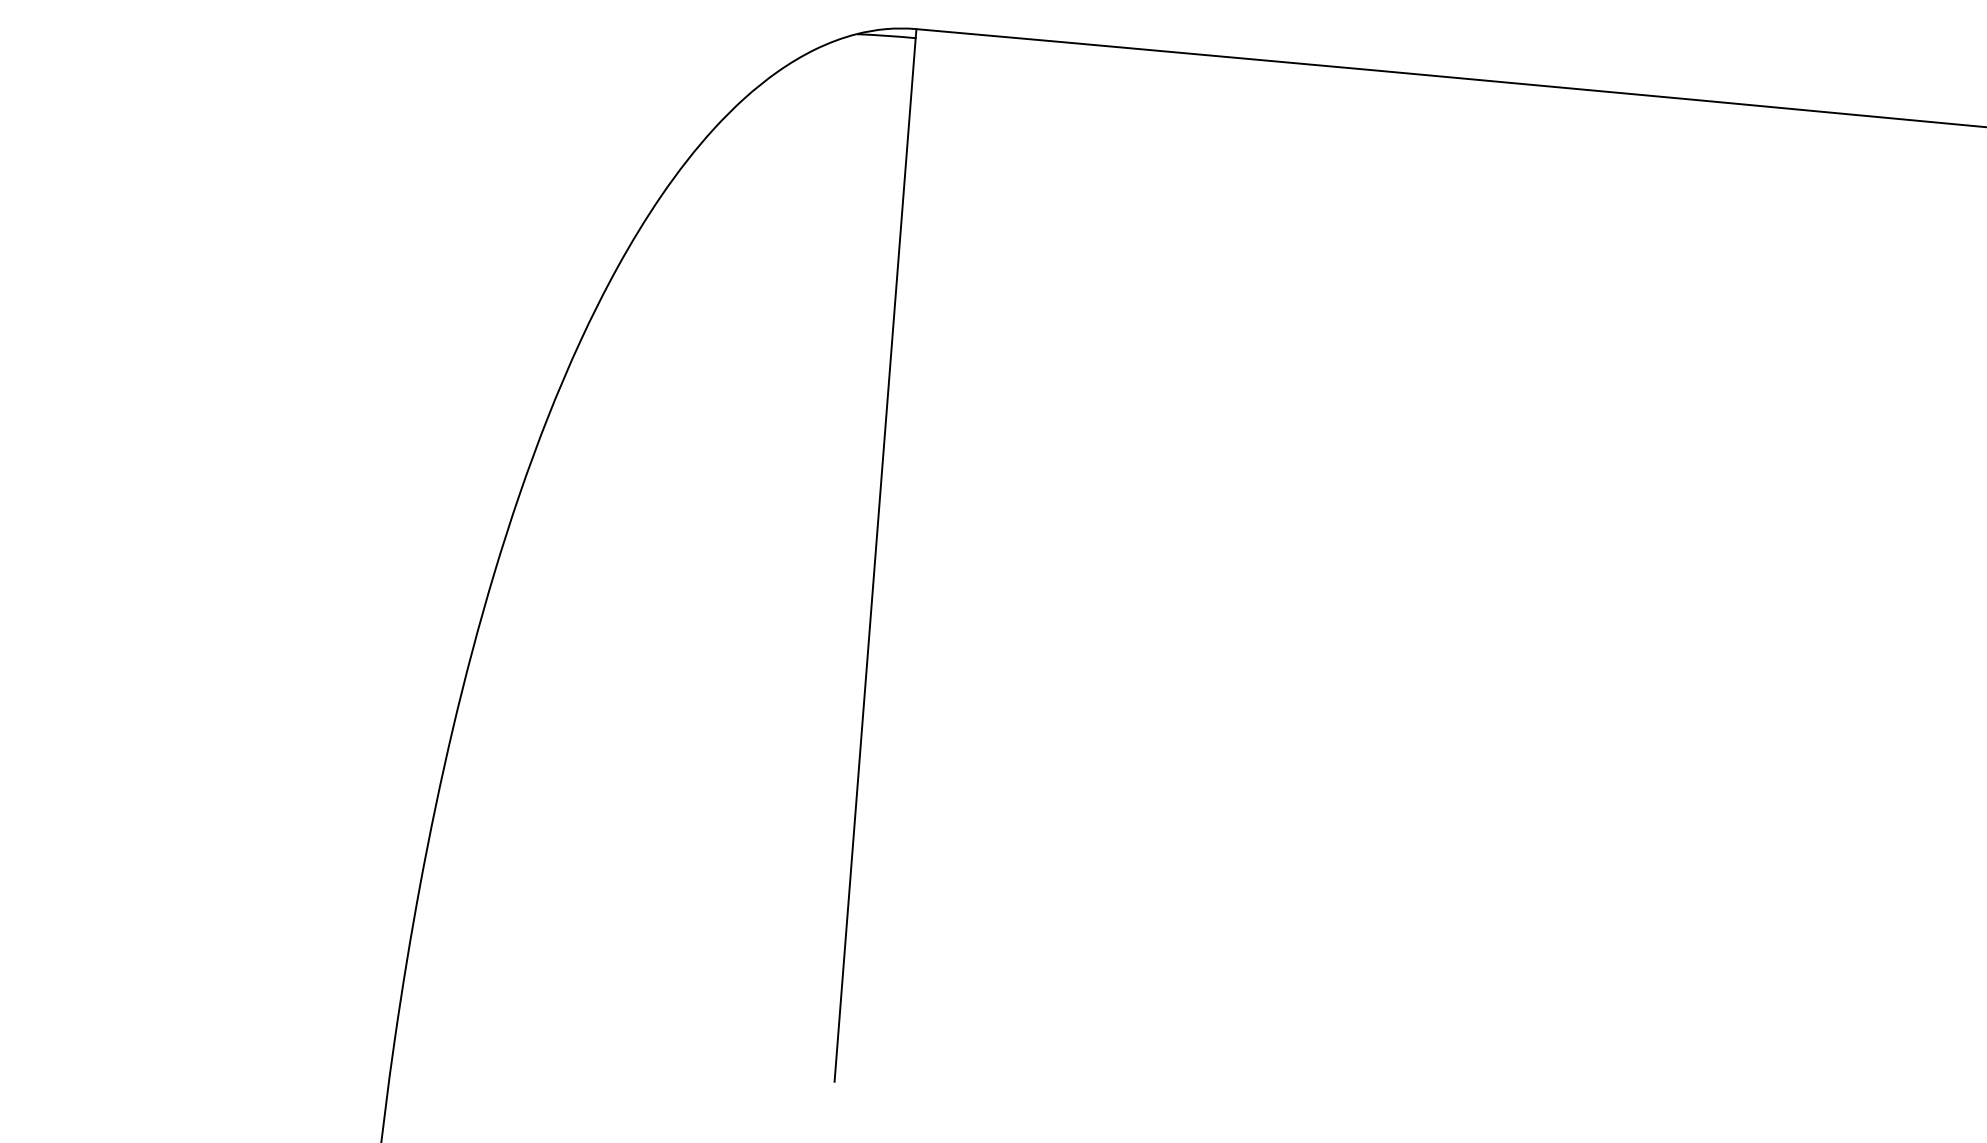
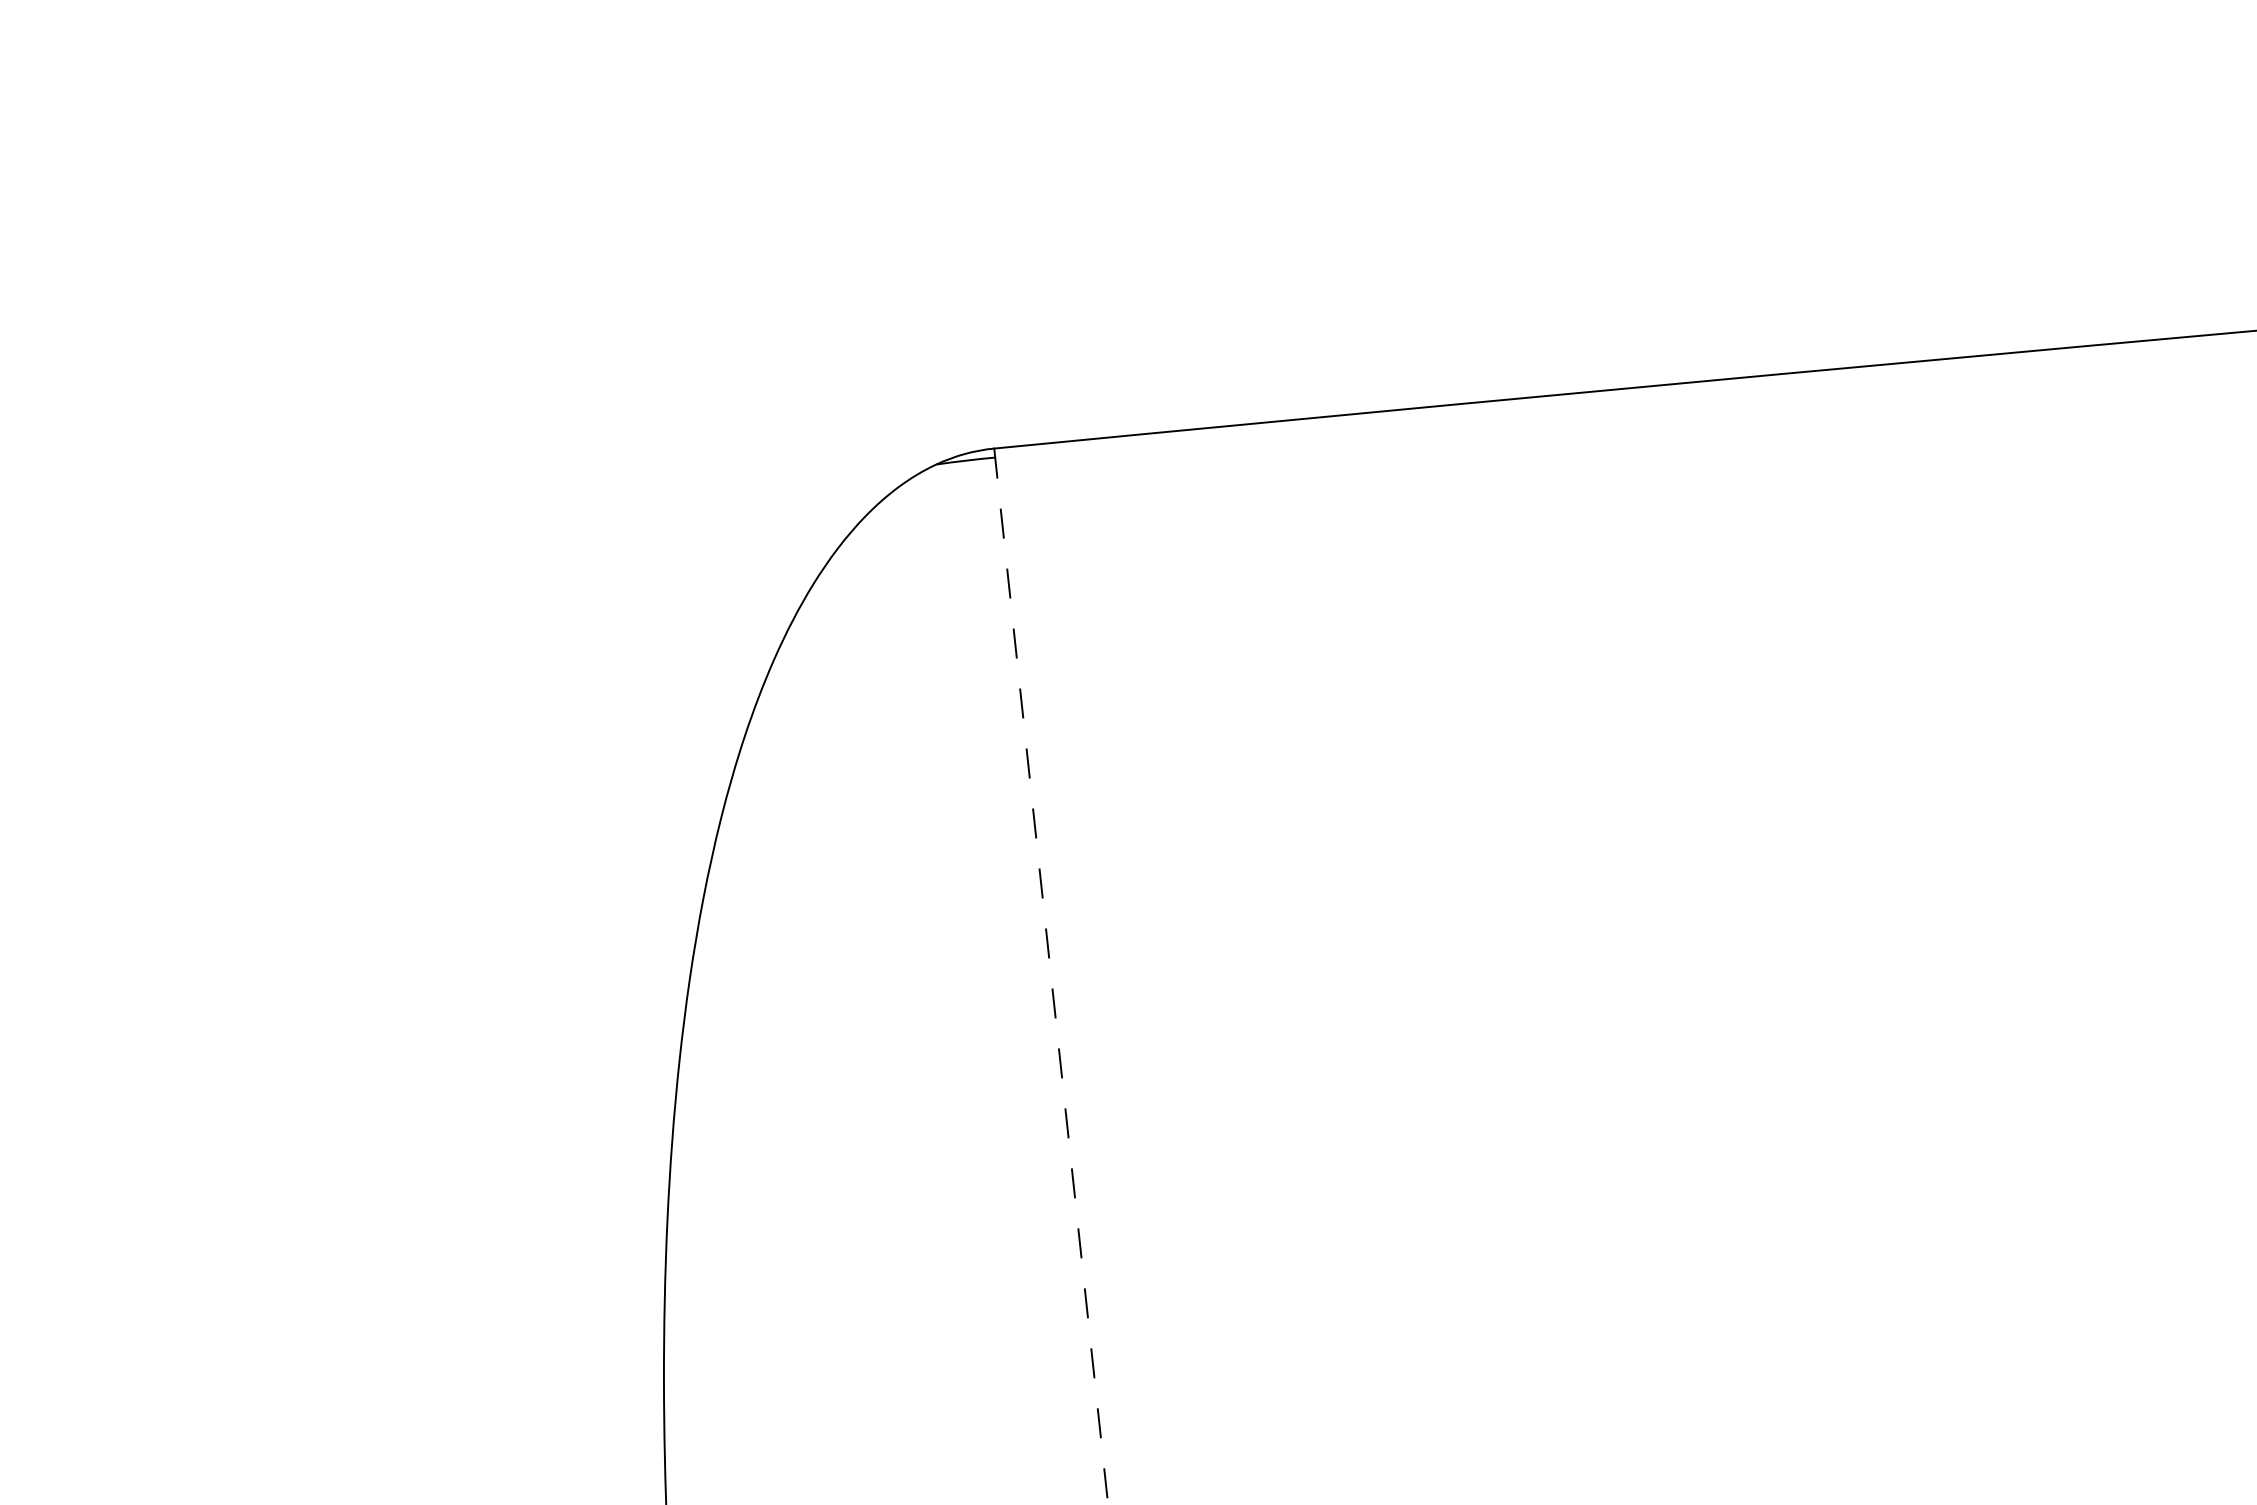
line: (875, 559) -> (1051, 977), solid -> dashed

